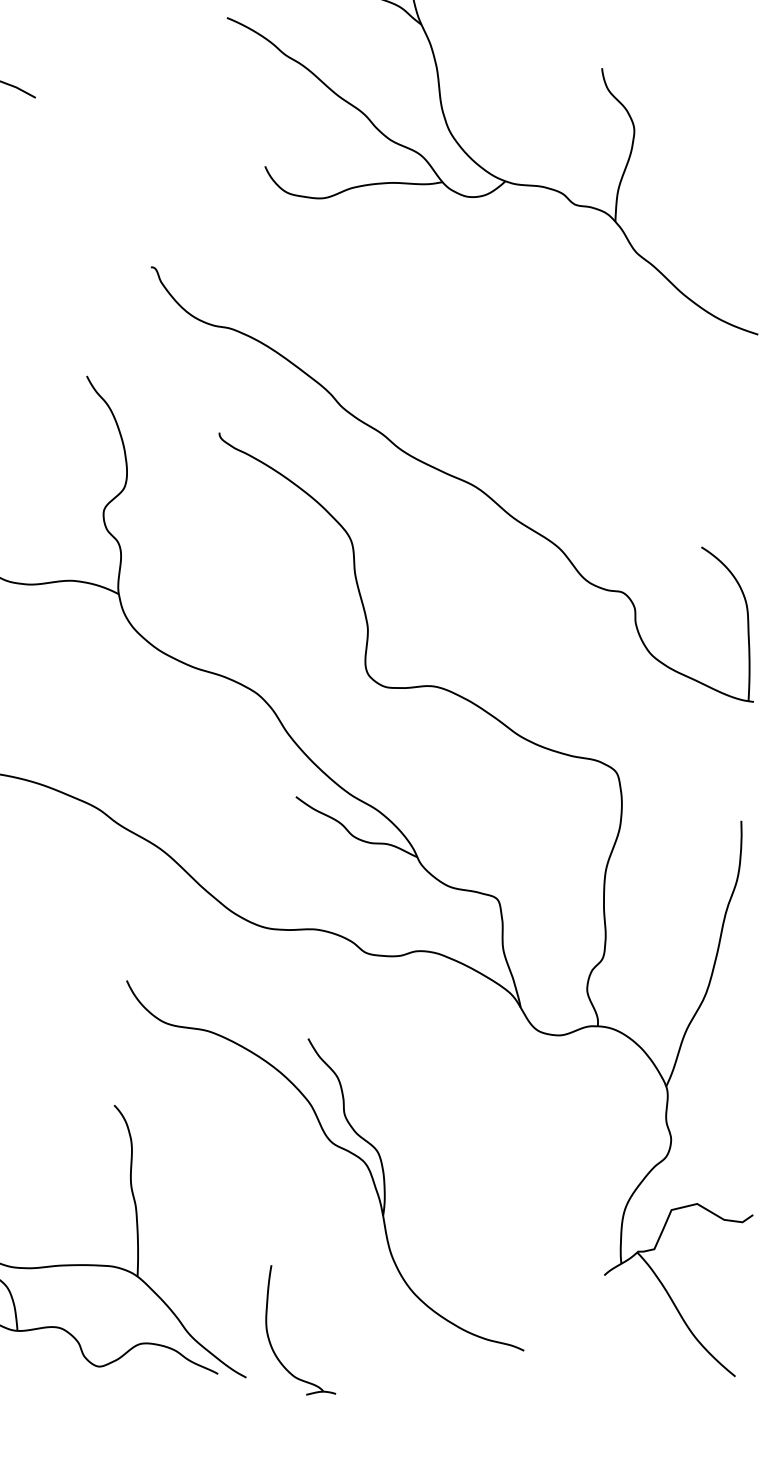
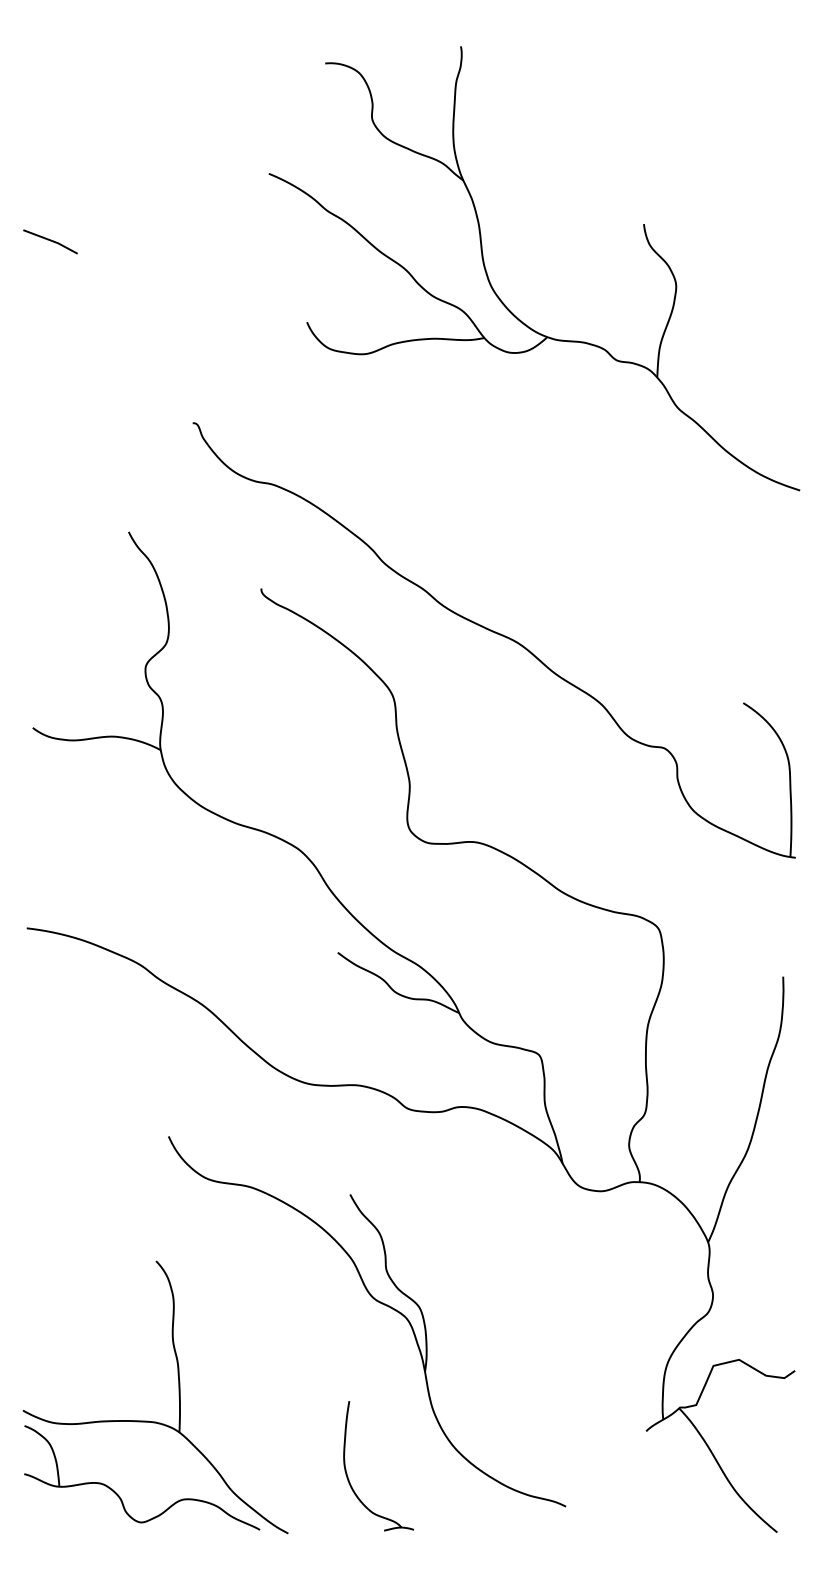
part: (270, 1340) -> (348, 1476), moved

